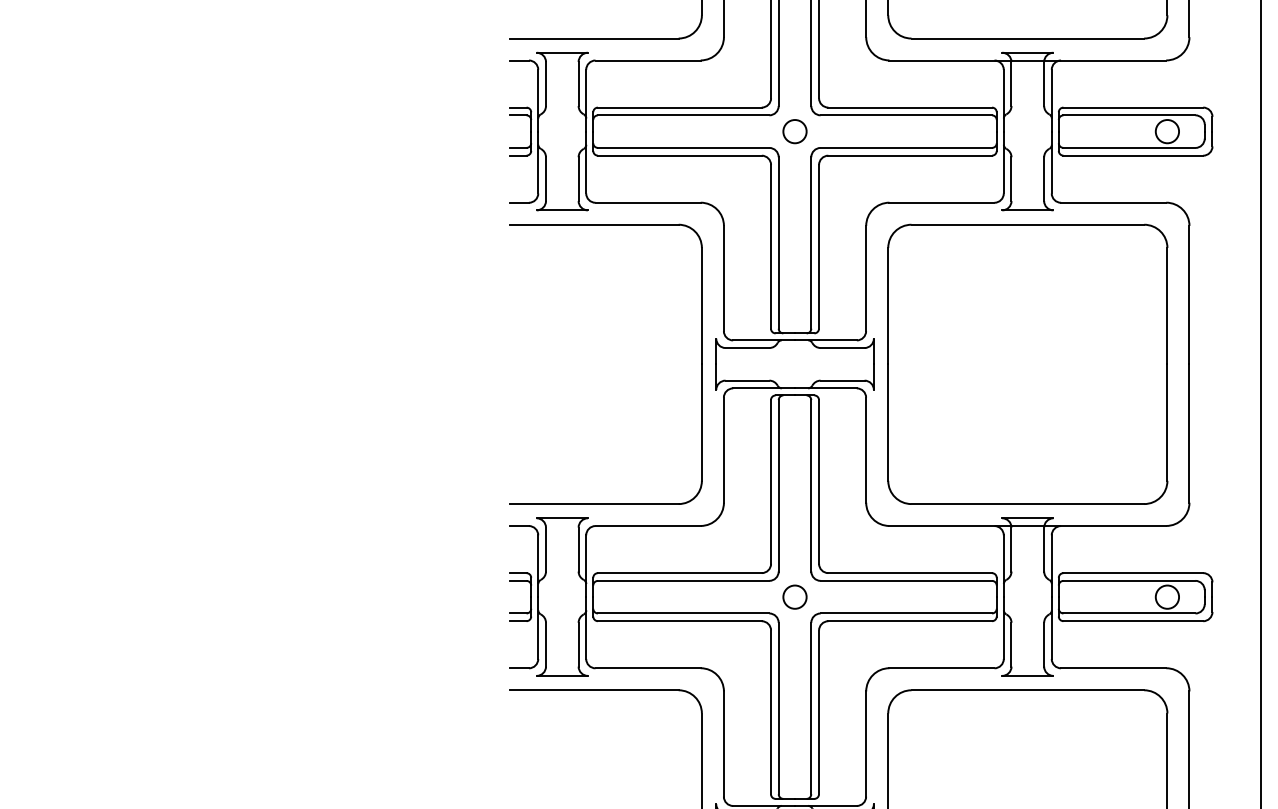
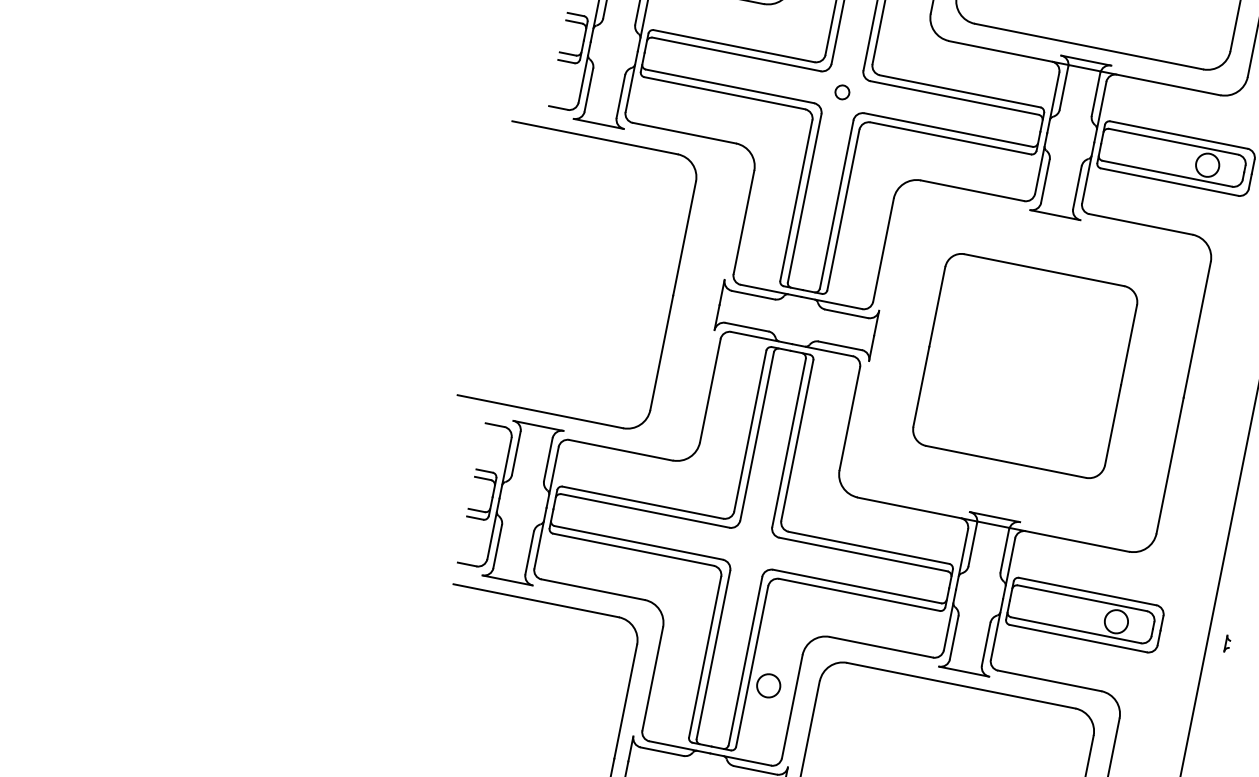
circle: (794, 131) -> (841, 92), size x0.6
part: (701, 363) -> (672, 294), moved
part: (1027, 363) -> (1025, 365), size x0.7
circle: (794, 596) -> (768, 685), moved

